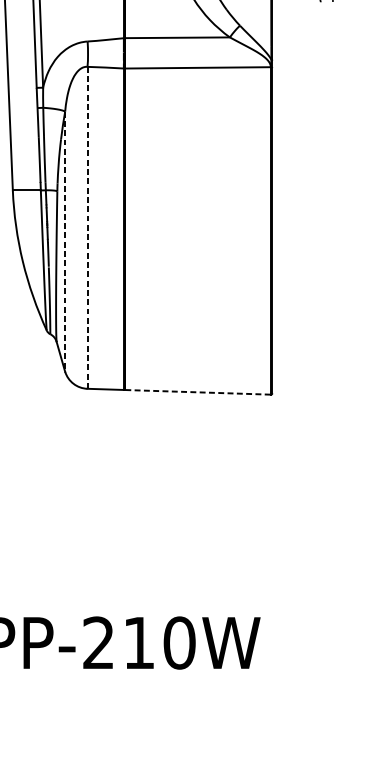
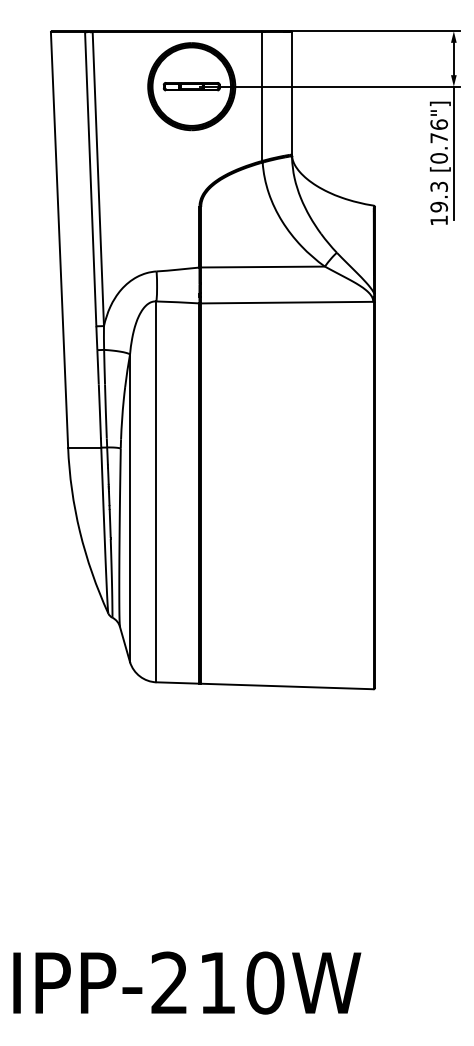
line: (87, 227) -> (156, 491), dashed -> solid
line: (65, 241) -> (130, 508), dashed -> solid
line: (198, 392) -> (287, 686), dashed -> solid

